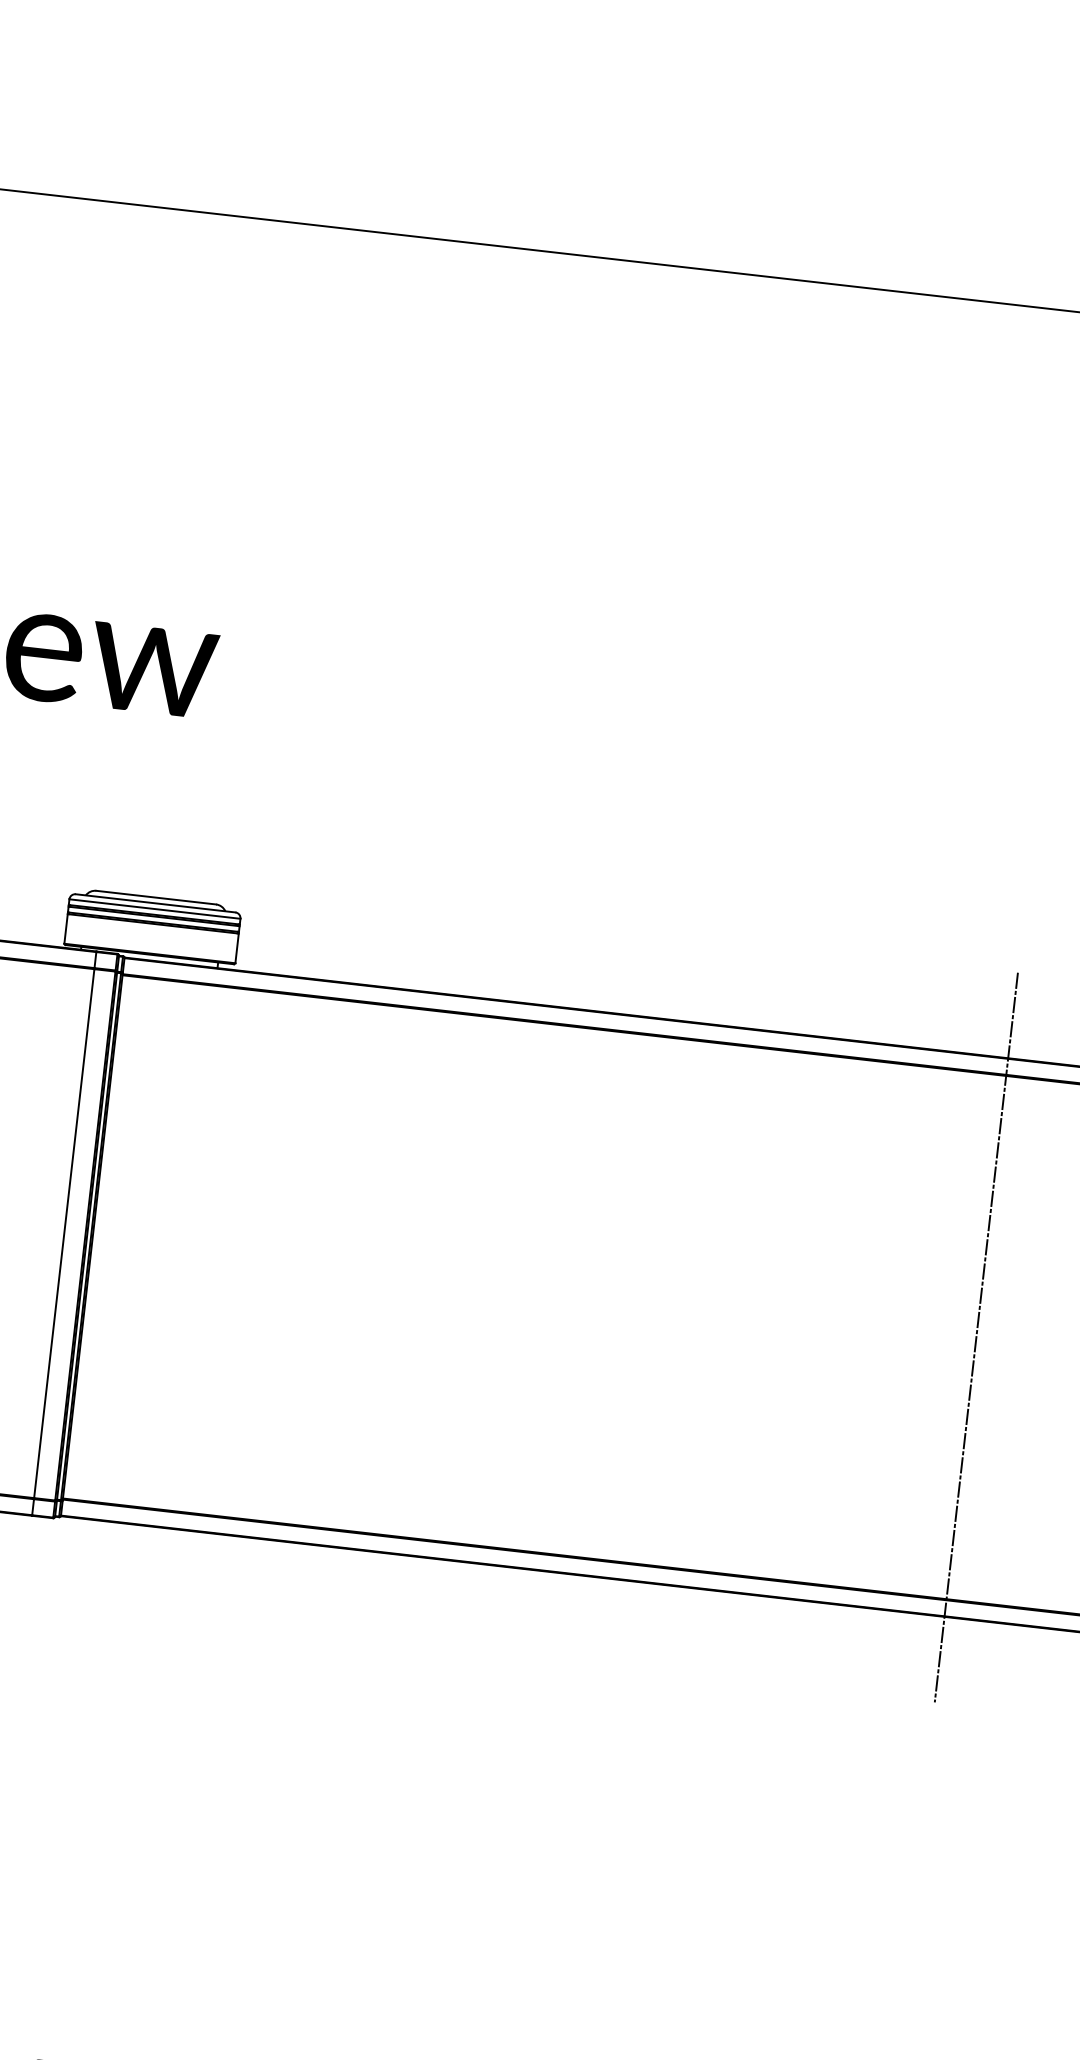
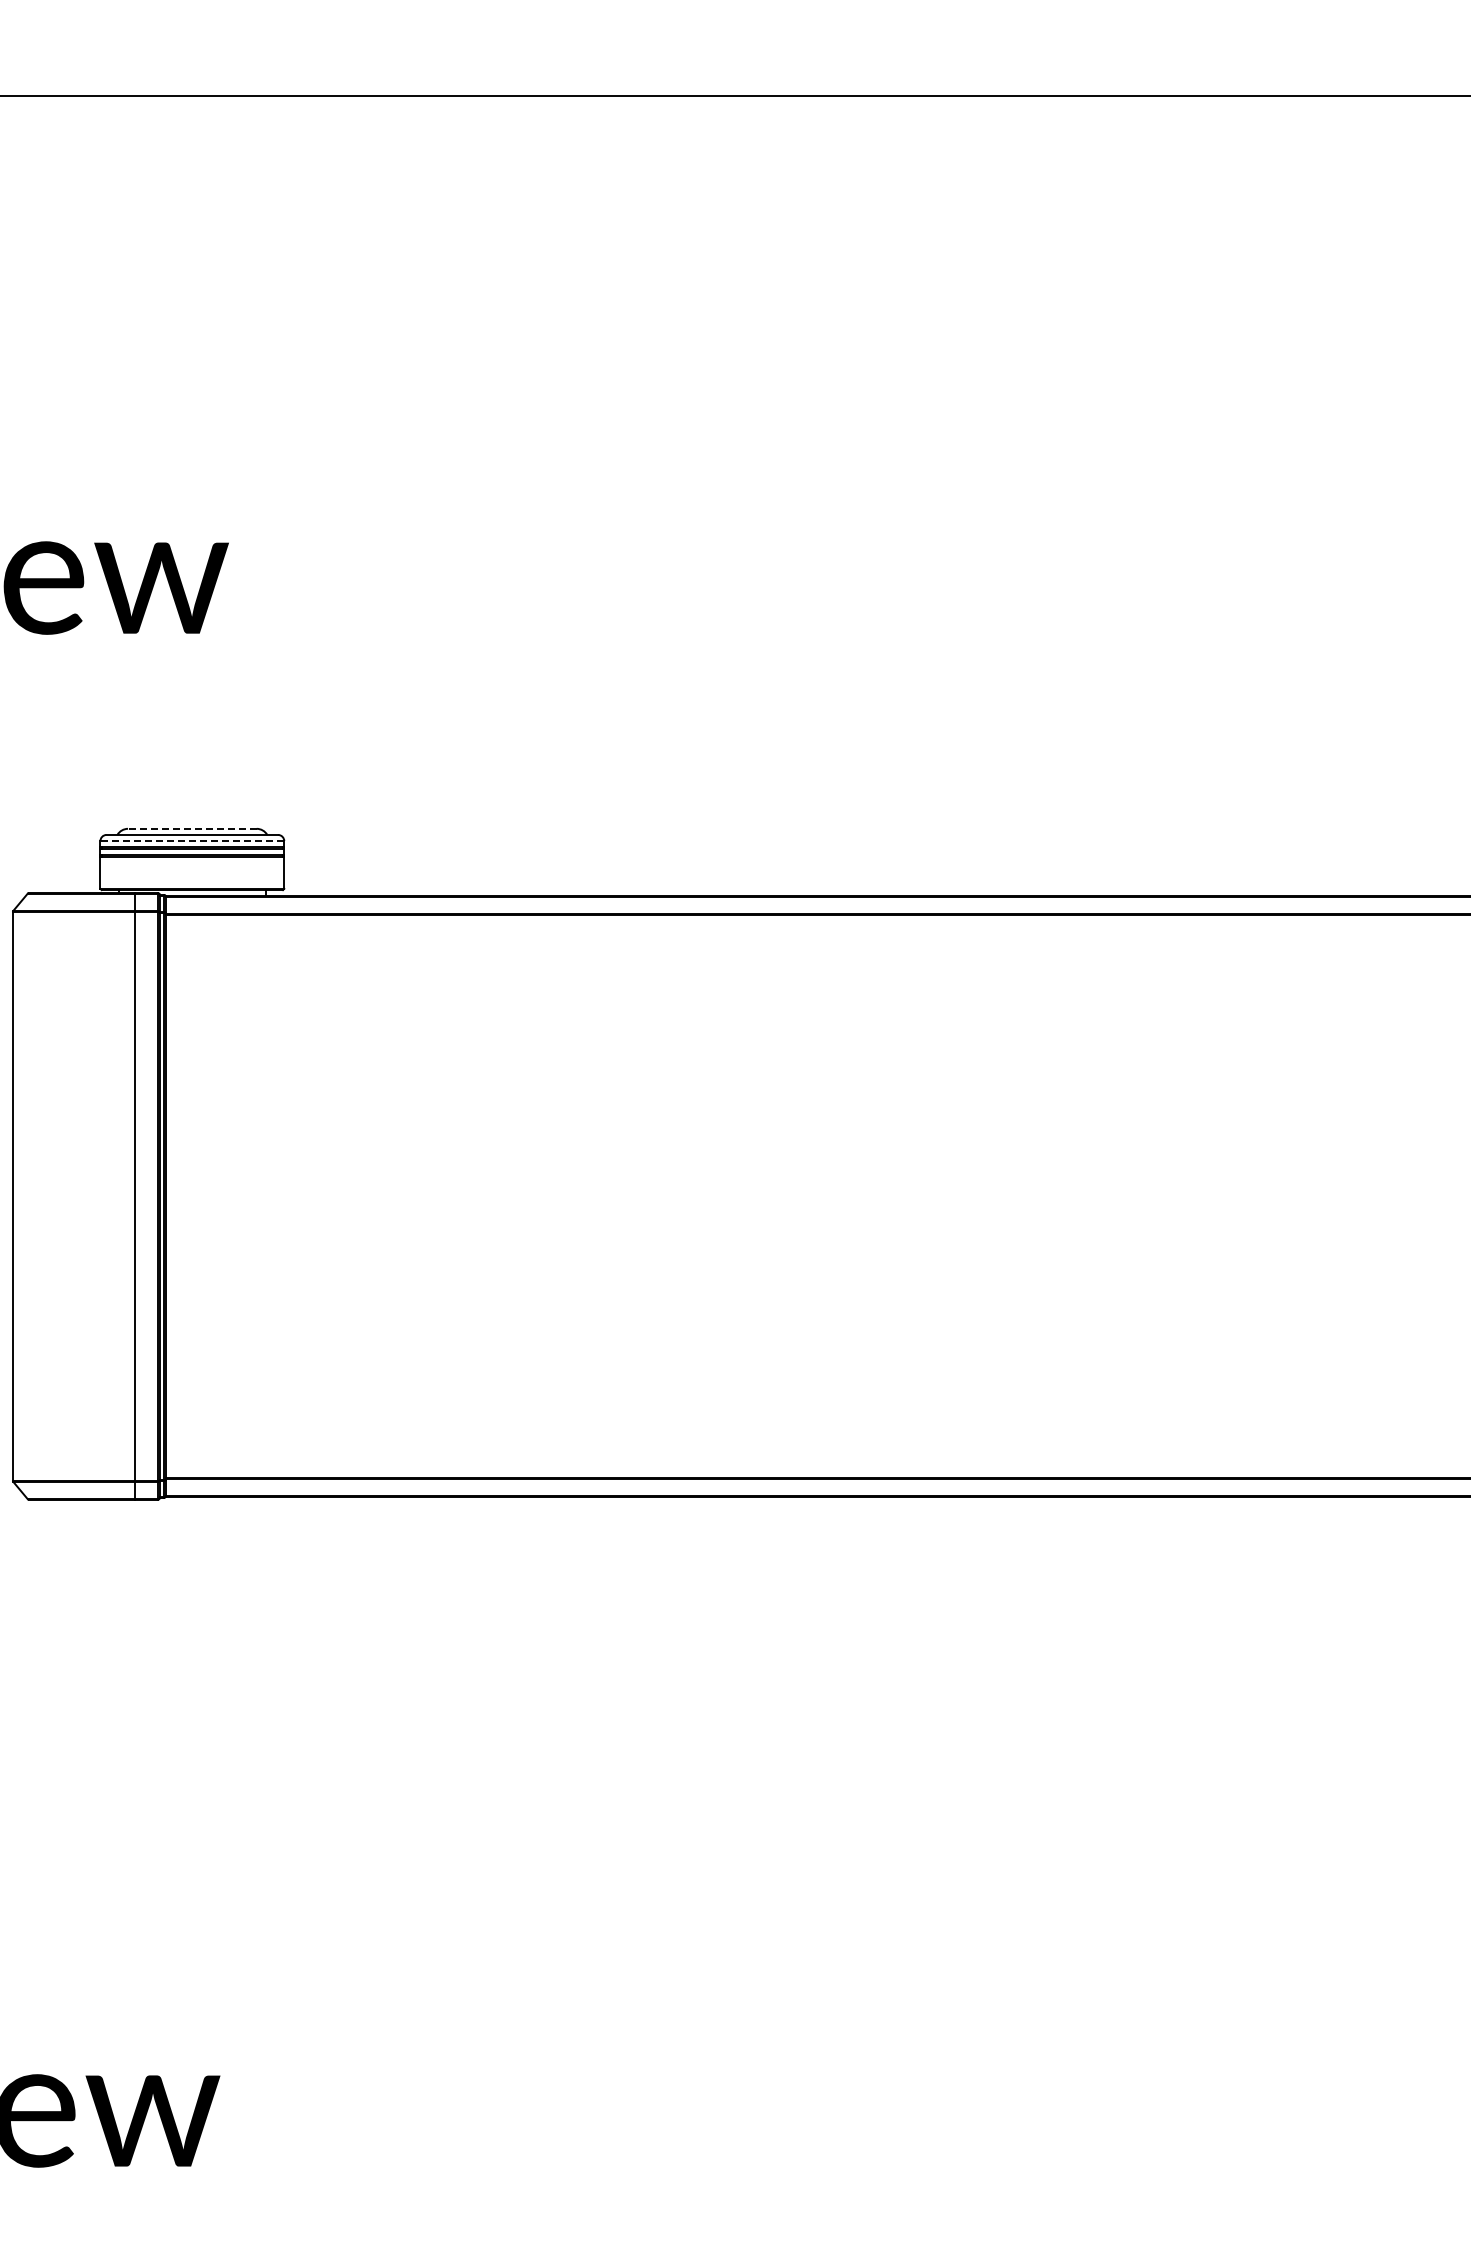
line: (155, 897) -> (191, 828), solid -> dashed
line: (155, 909) -> (192, 841), solid -> dashed
line: (976, 1337) -> (1115, 1196), removed

